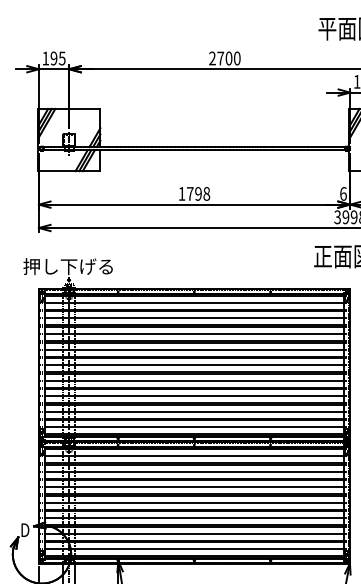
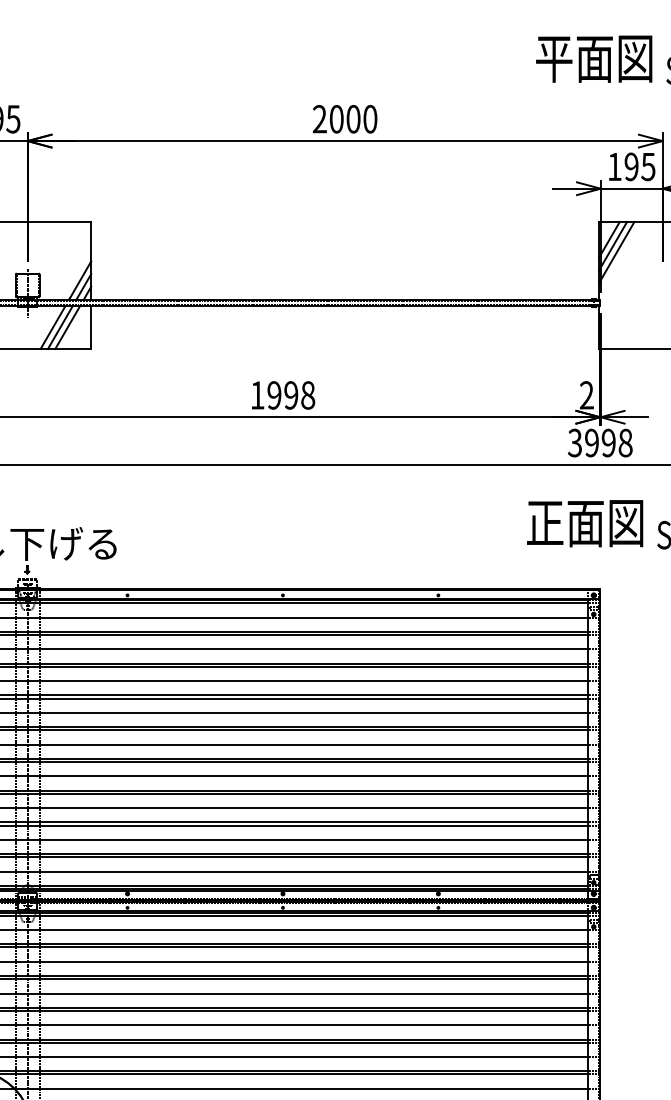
text: (220, 58) -> (336, 119), 2700 -> 2000
text: (189, 193) -> (272, 394), 1798 -> 1998
text: (343, 193) -> (586, 394), 6 -> 2

